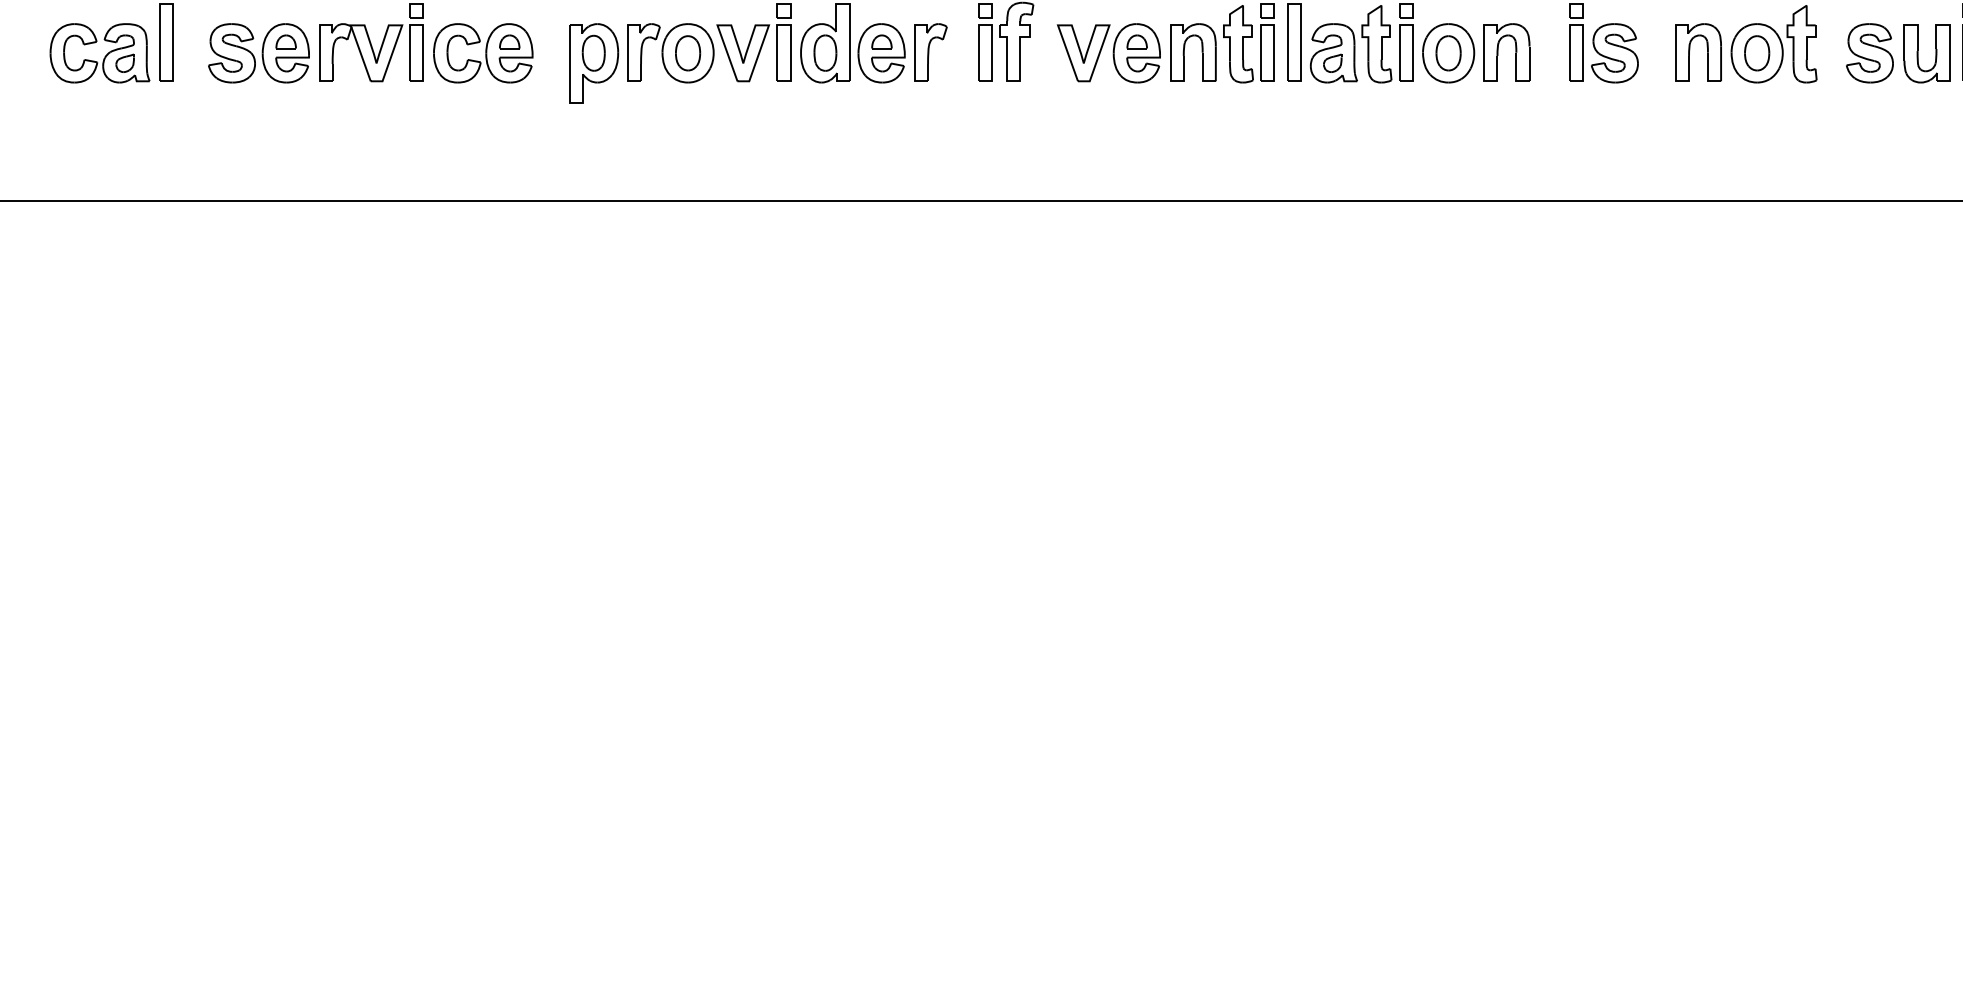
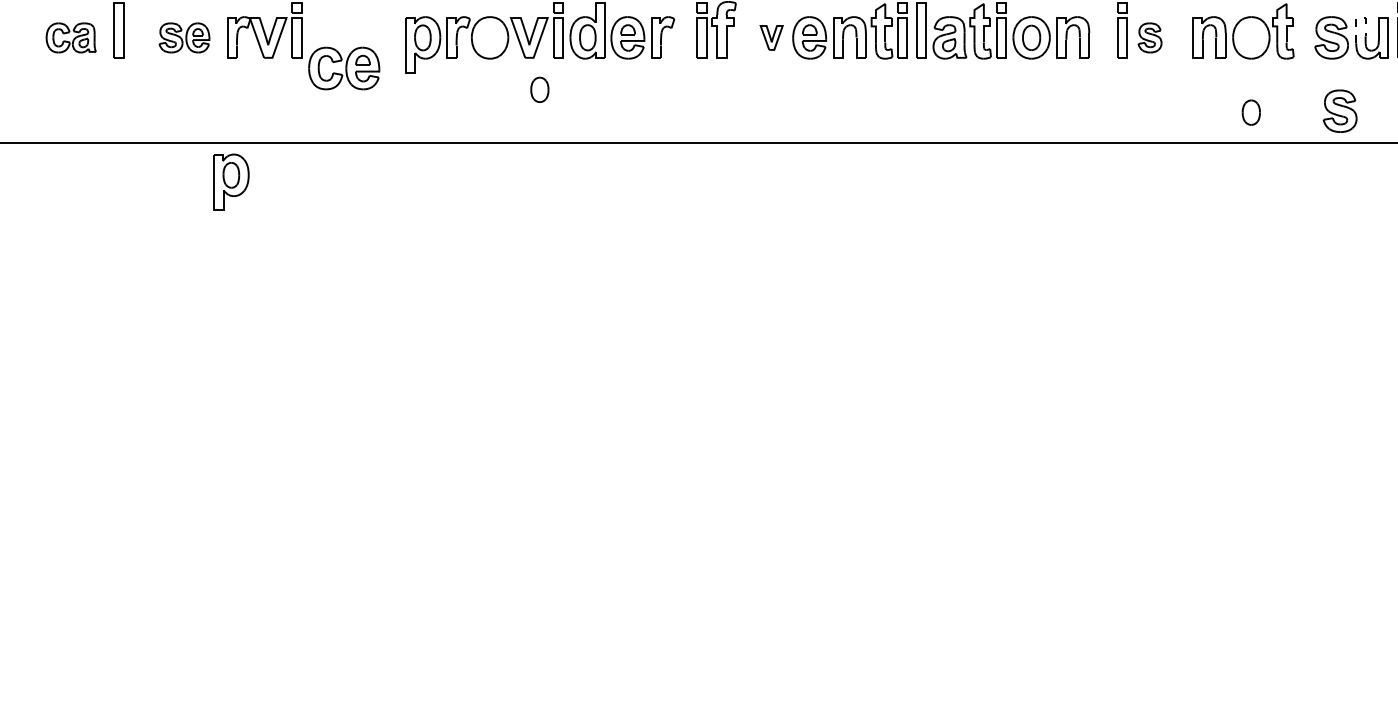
line: (1906, 25) -> (1357, 18), solid -> dashed
part: (99, 53) -> (70, 38), size x0.7
part: (258, 53) -> (184, 38), size x0.7
part: (483, 53) -> (344, 68), moved
part: (688, 53) -> (540, 90), moved
part: (1083, 53) -> (771, 38), size x0.6
part: (1614, 53) -> (1149, 38), size x0.7
part: (1757, 53) -> (1251, 112), moved
part: (1881, 156) -> (1339, 111), added
part: (325, 256) -> (231, 182), added

